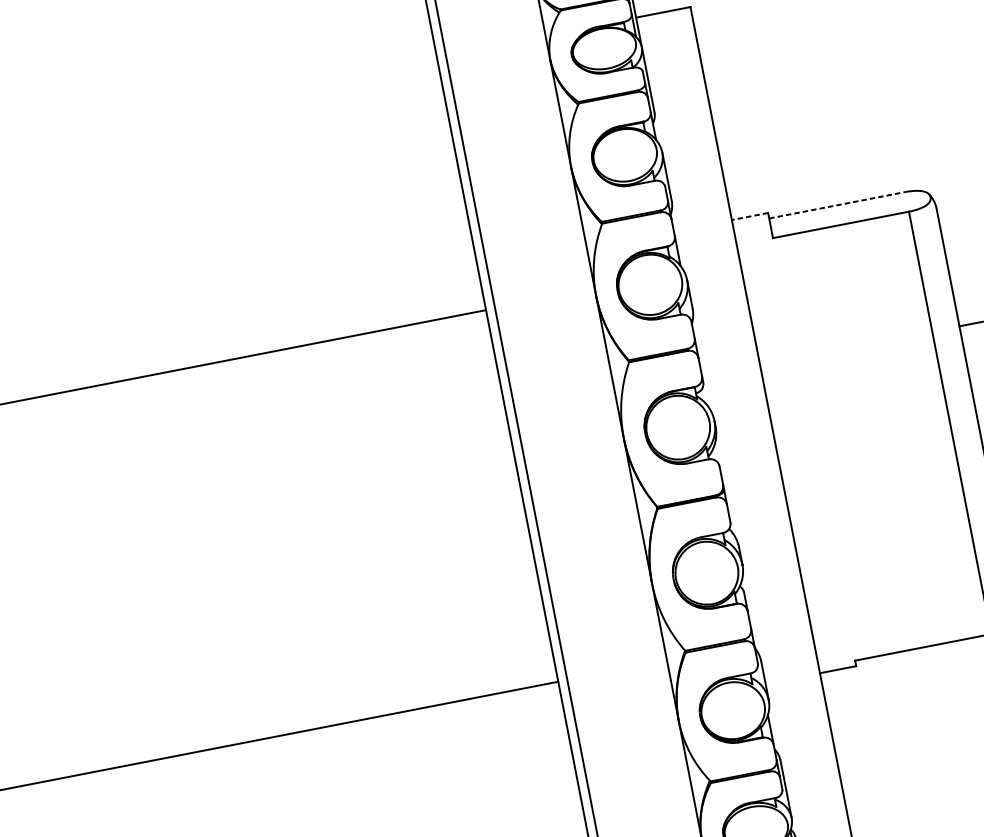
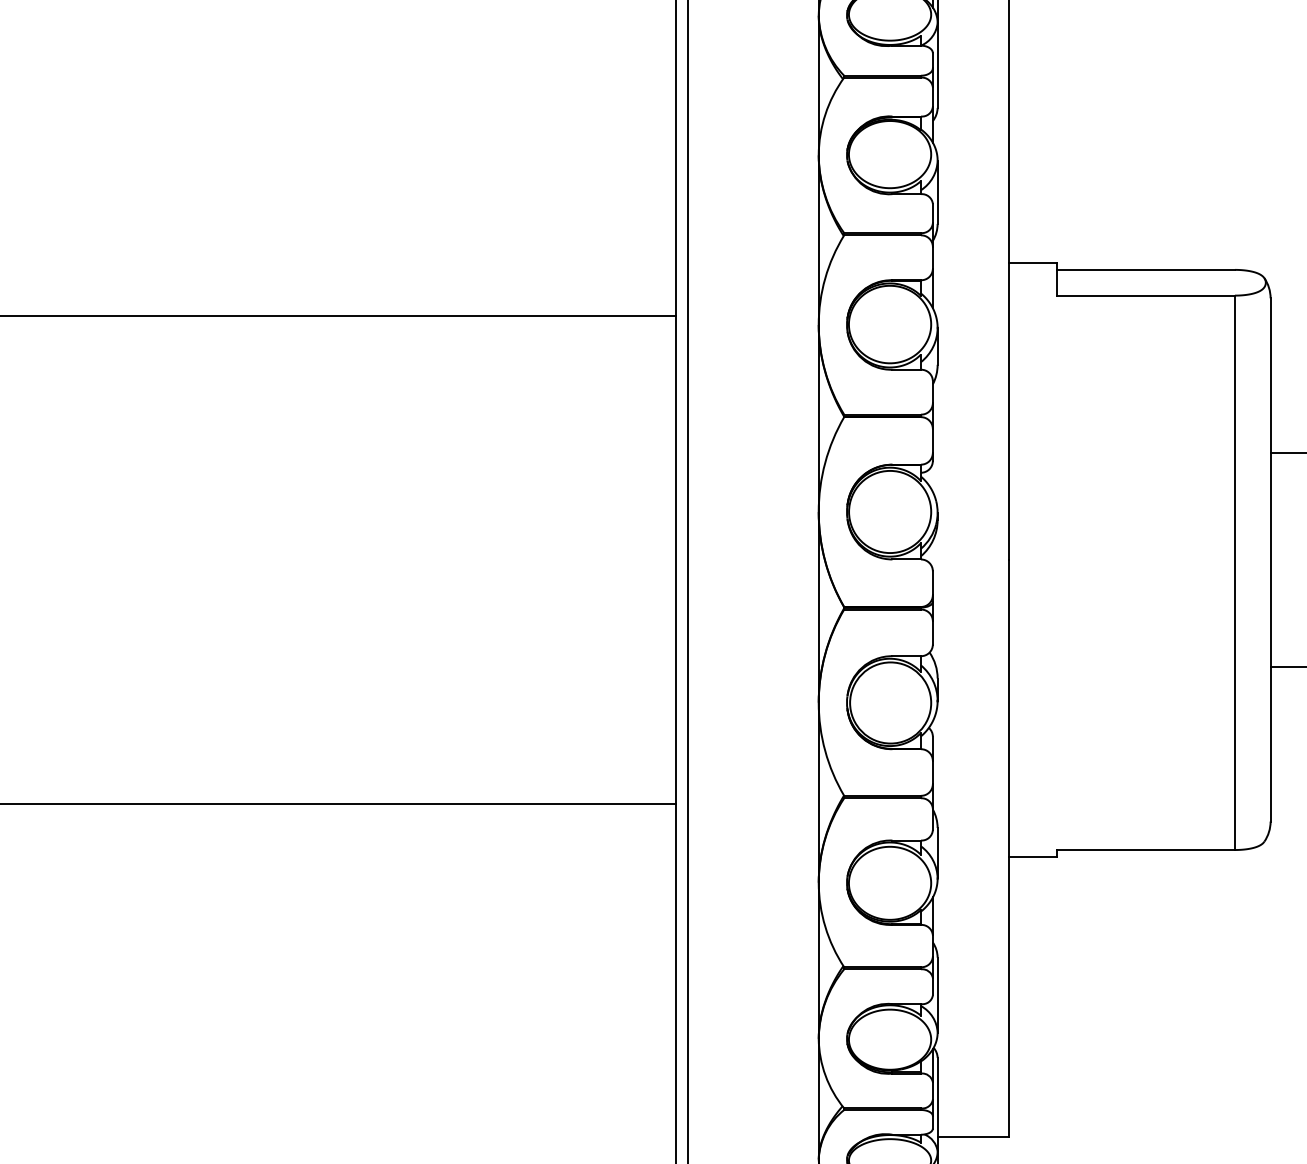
line: (837, 204) -> (1146, 269), dashed -> solid
line: (749, 216) -> (1032, 262), dashed -> solid

